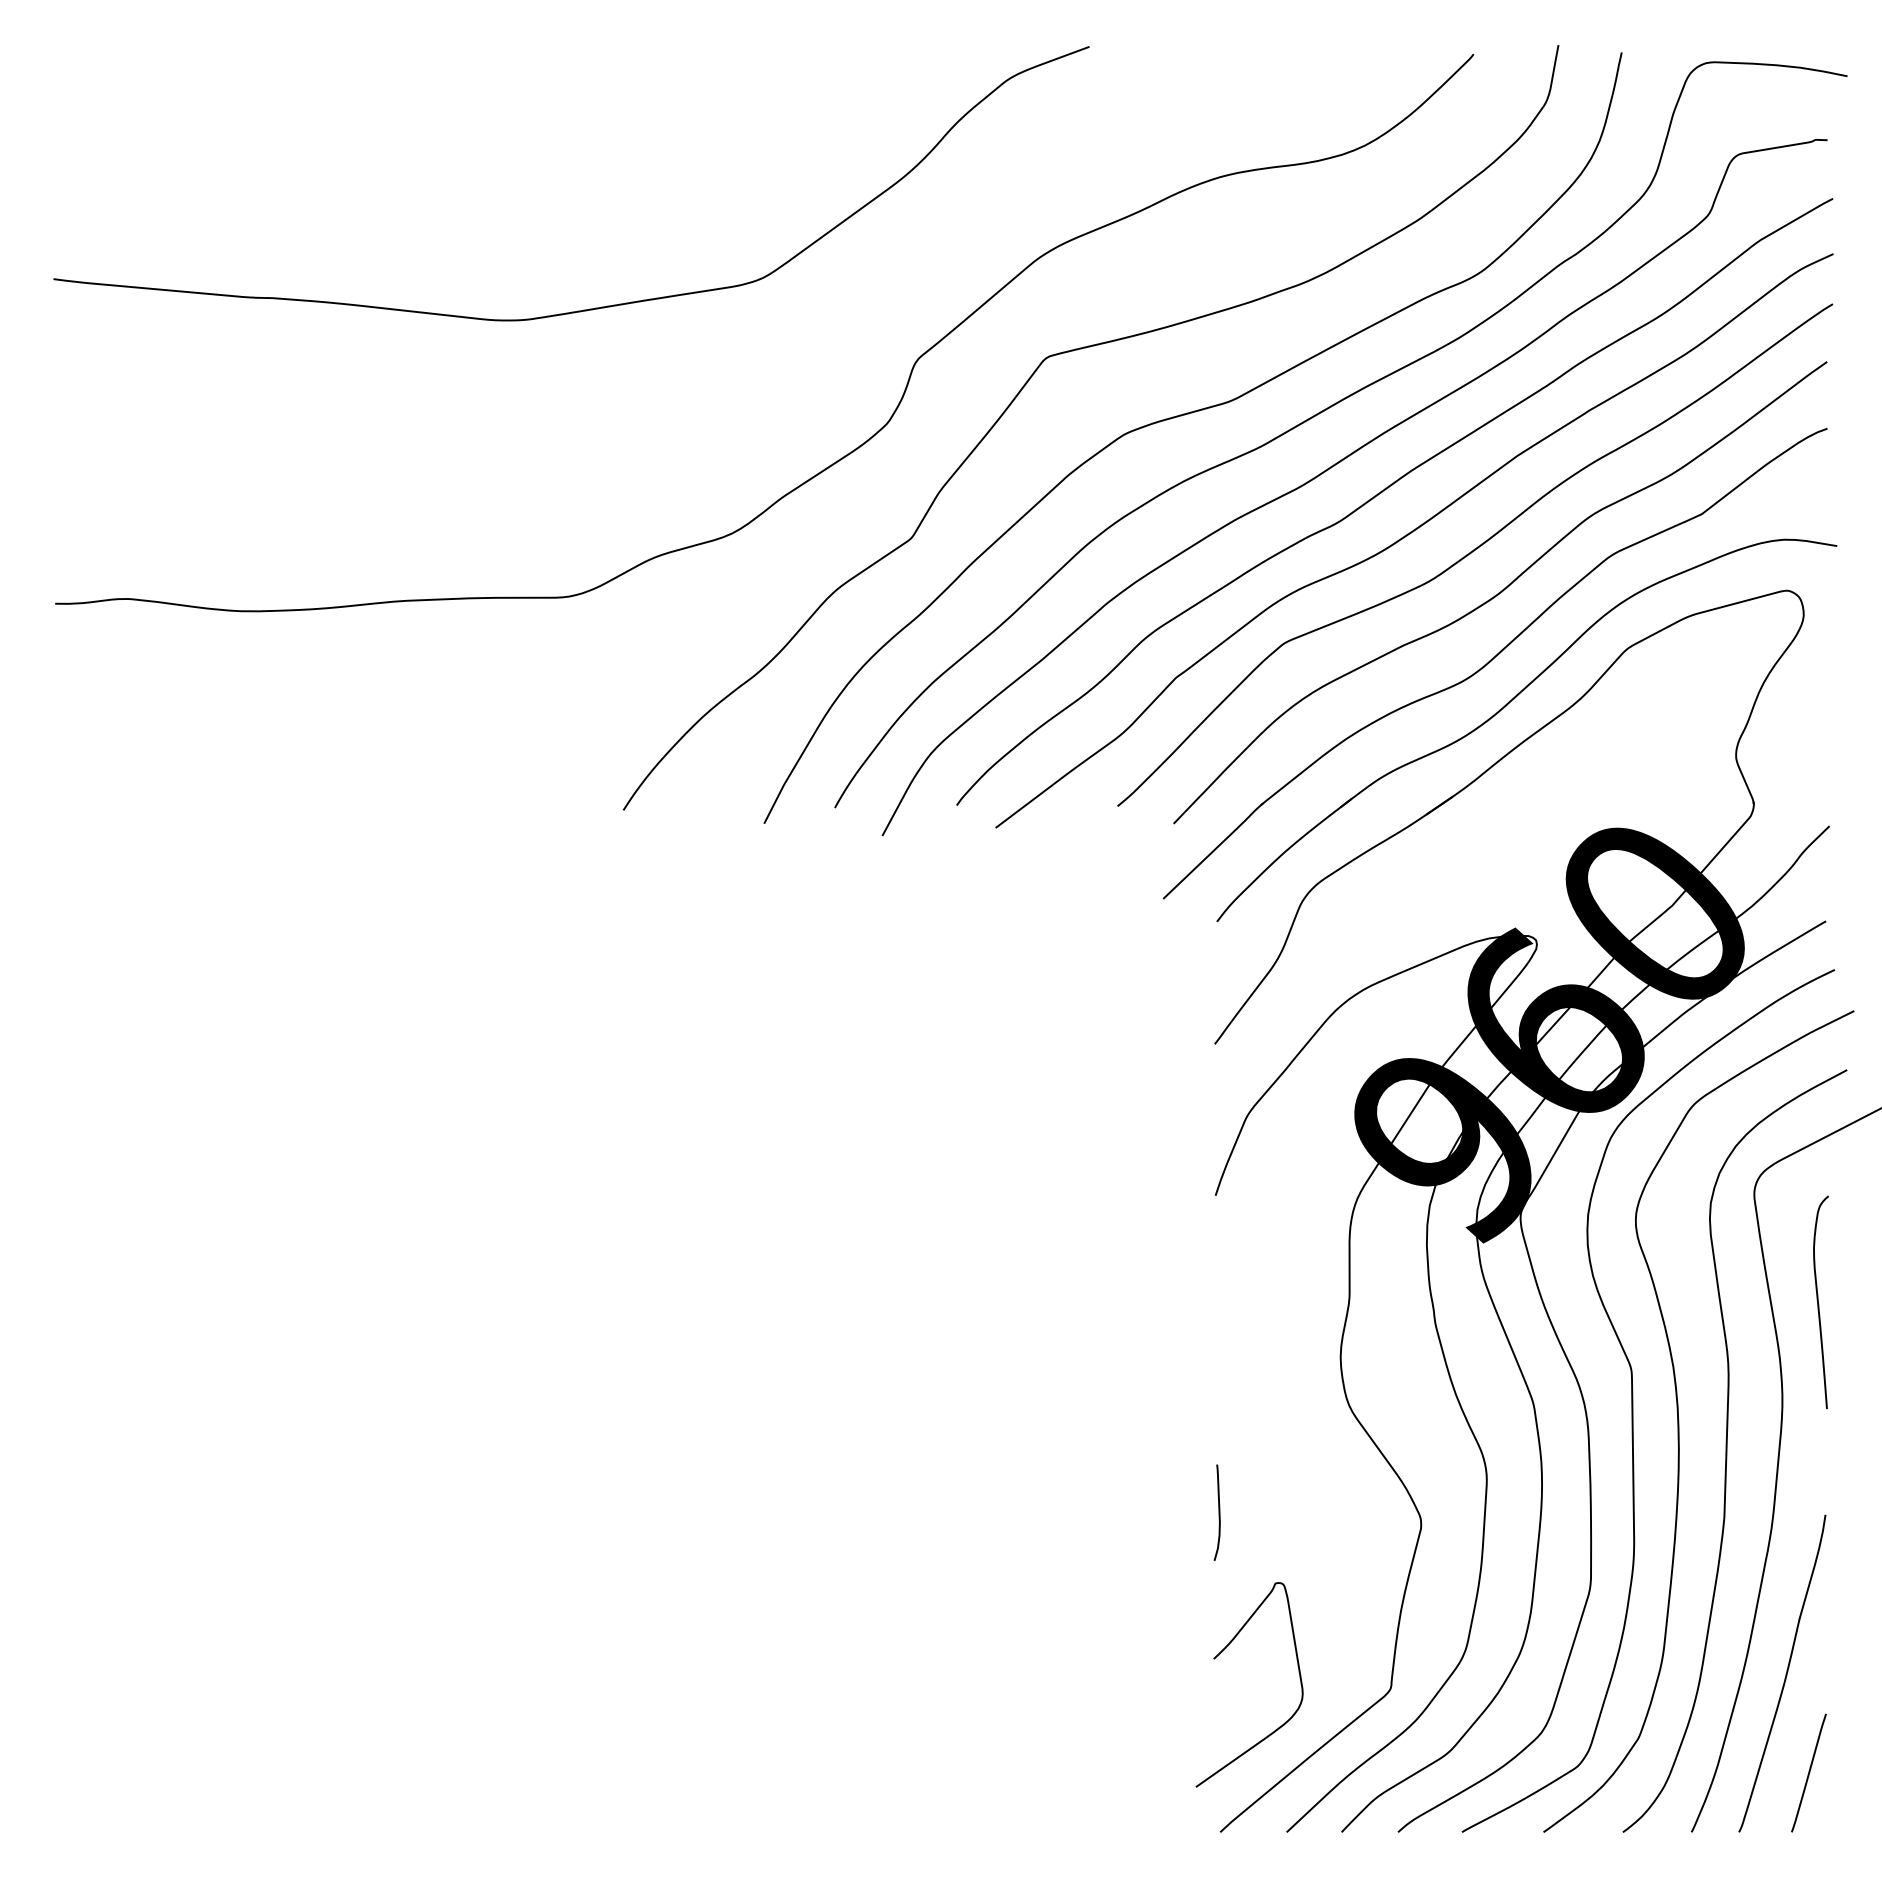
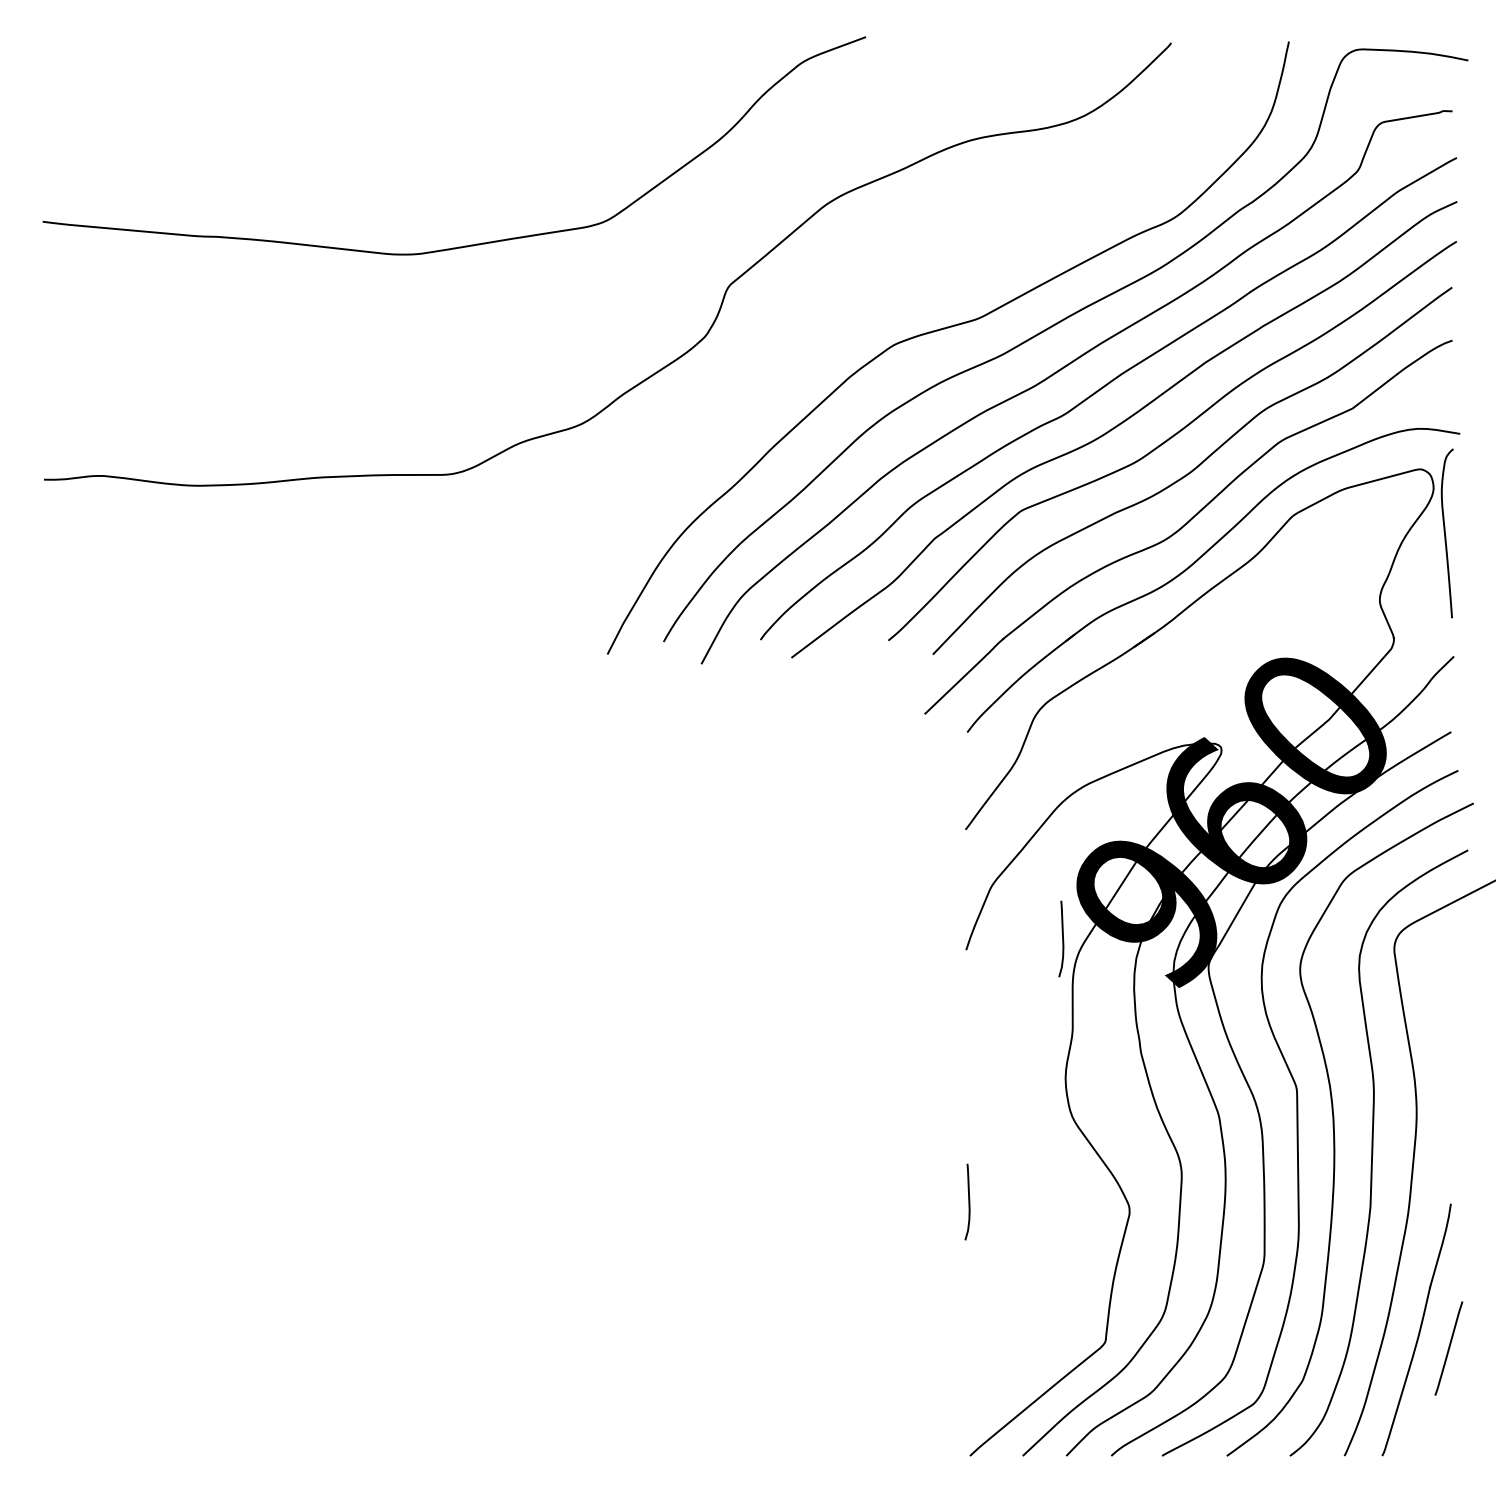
curve: (1030, 379) -> (819, 301), removed
curve: (1336, 1181) -> (1062, 938), added
curve: (1818, 1302) -> (1445, 533), moved
curve: (1220, 1654) -> (970, 1314), removed
line: (1808, 1772) -> (1448, 1348), moved

